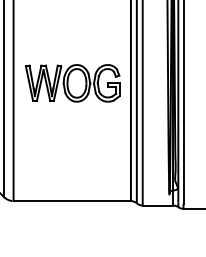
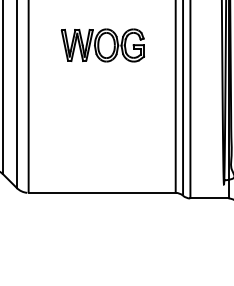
part: (72, 83) -> (102, 45), size x0.7

